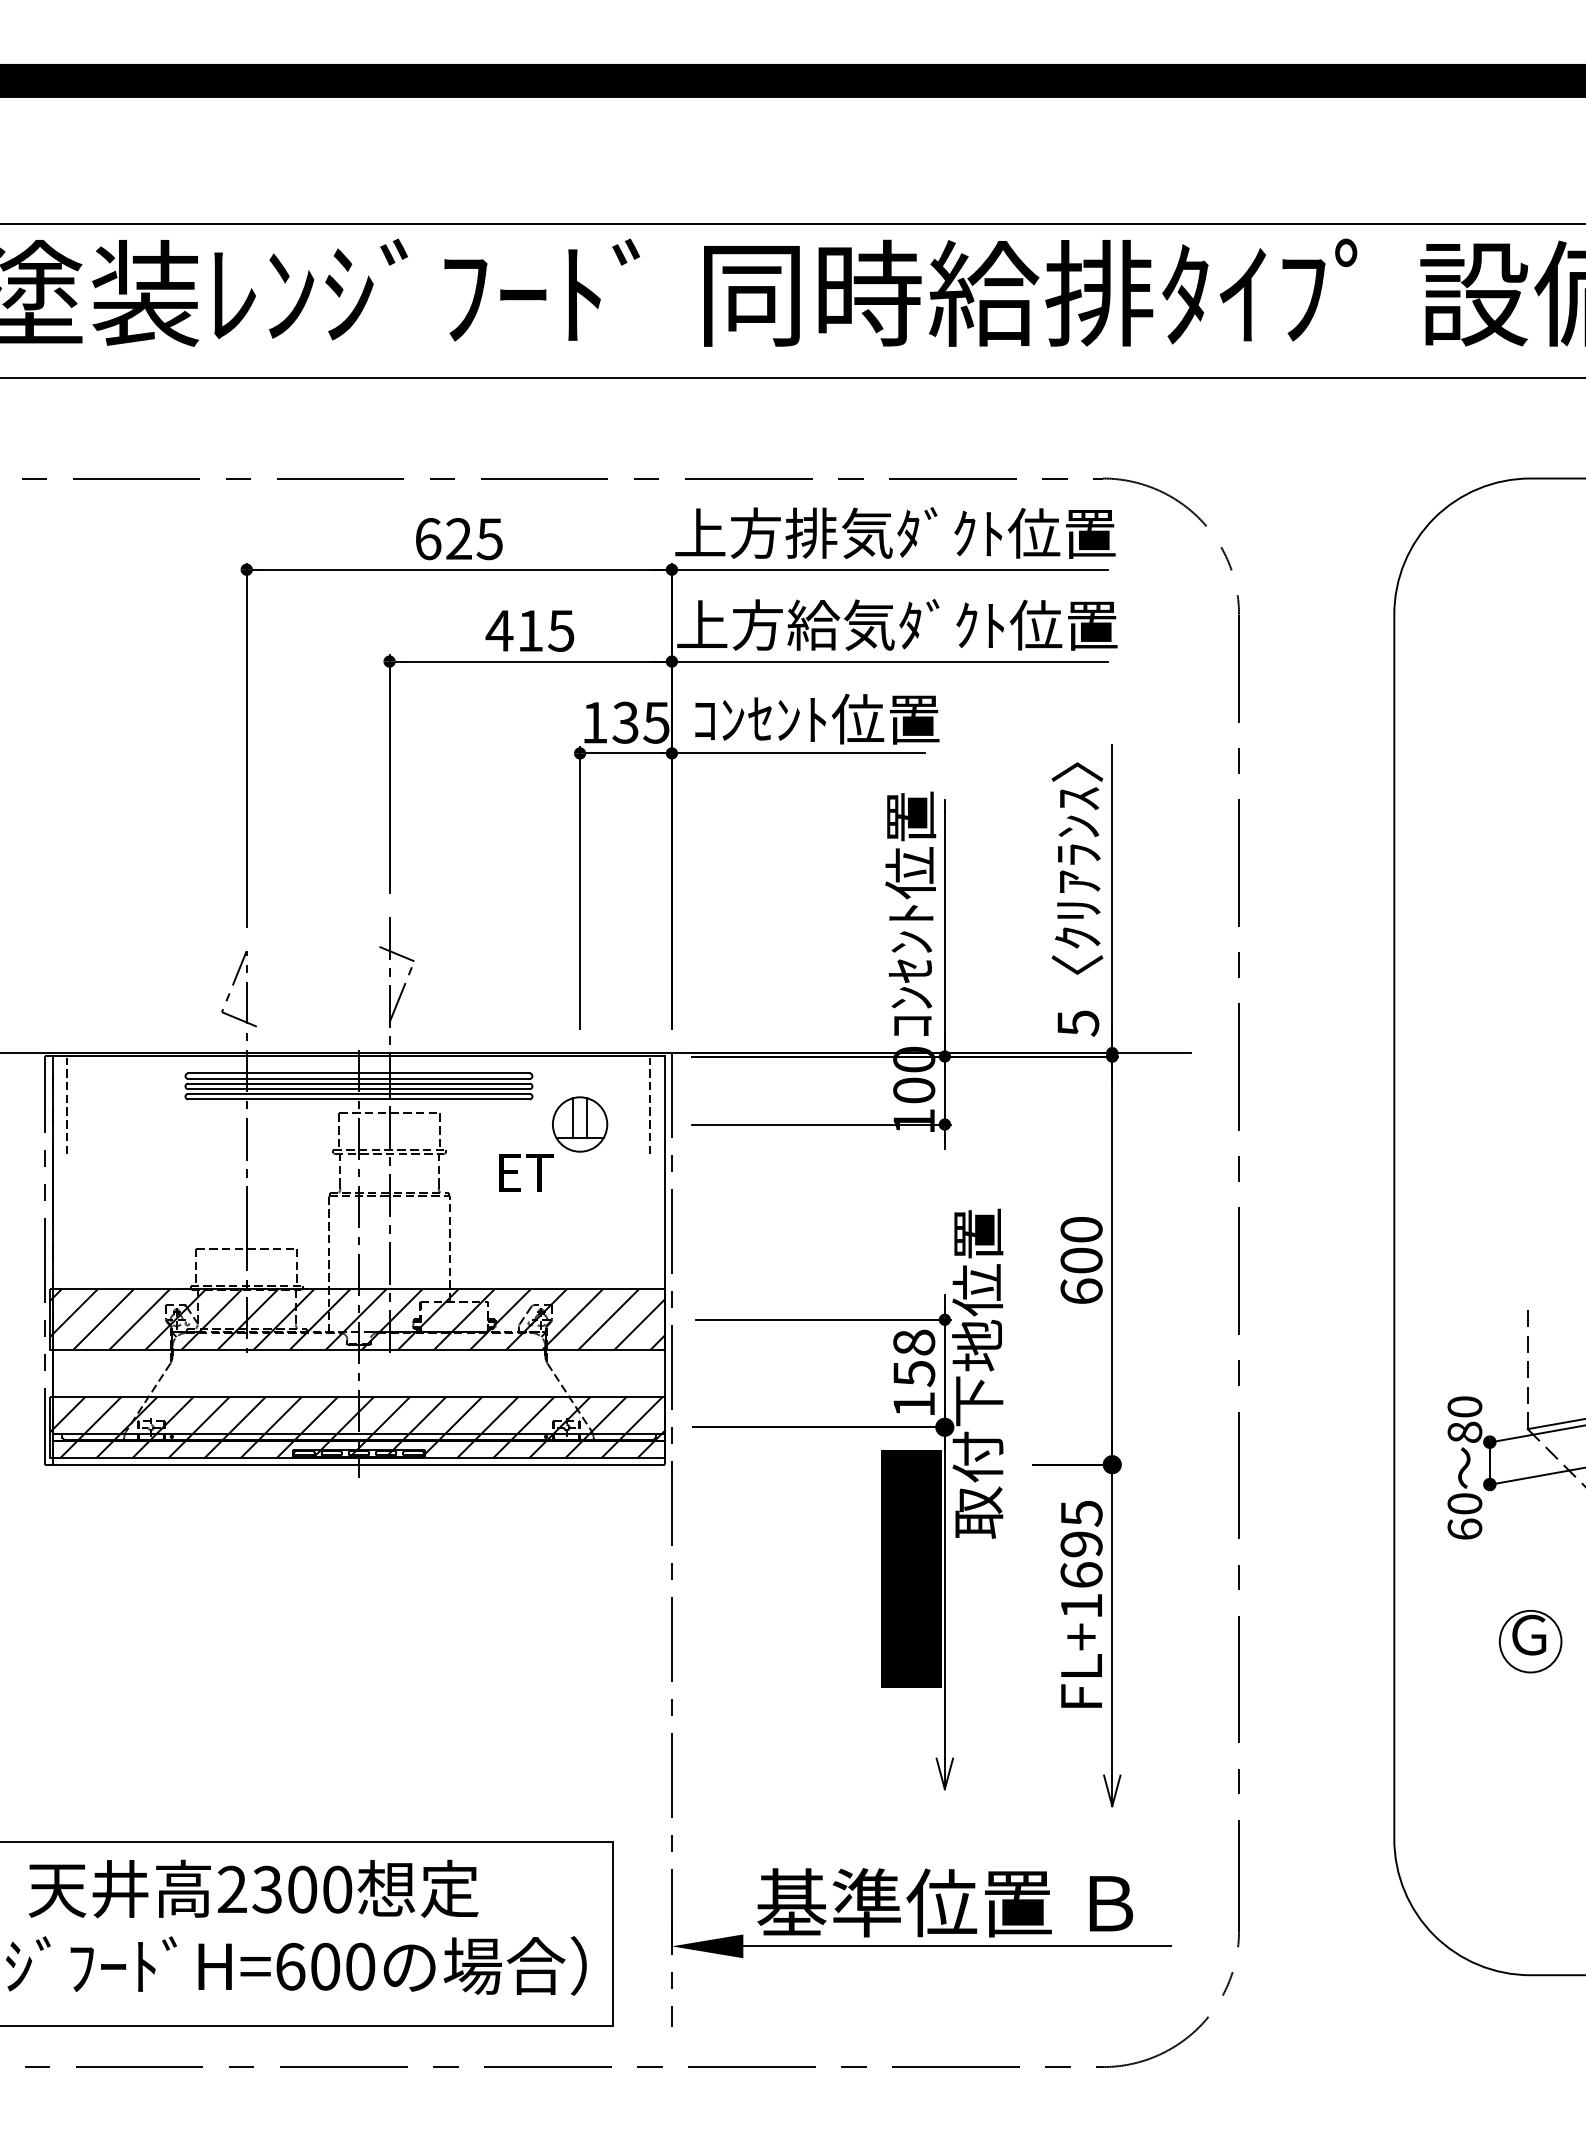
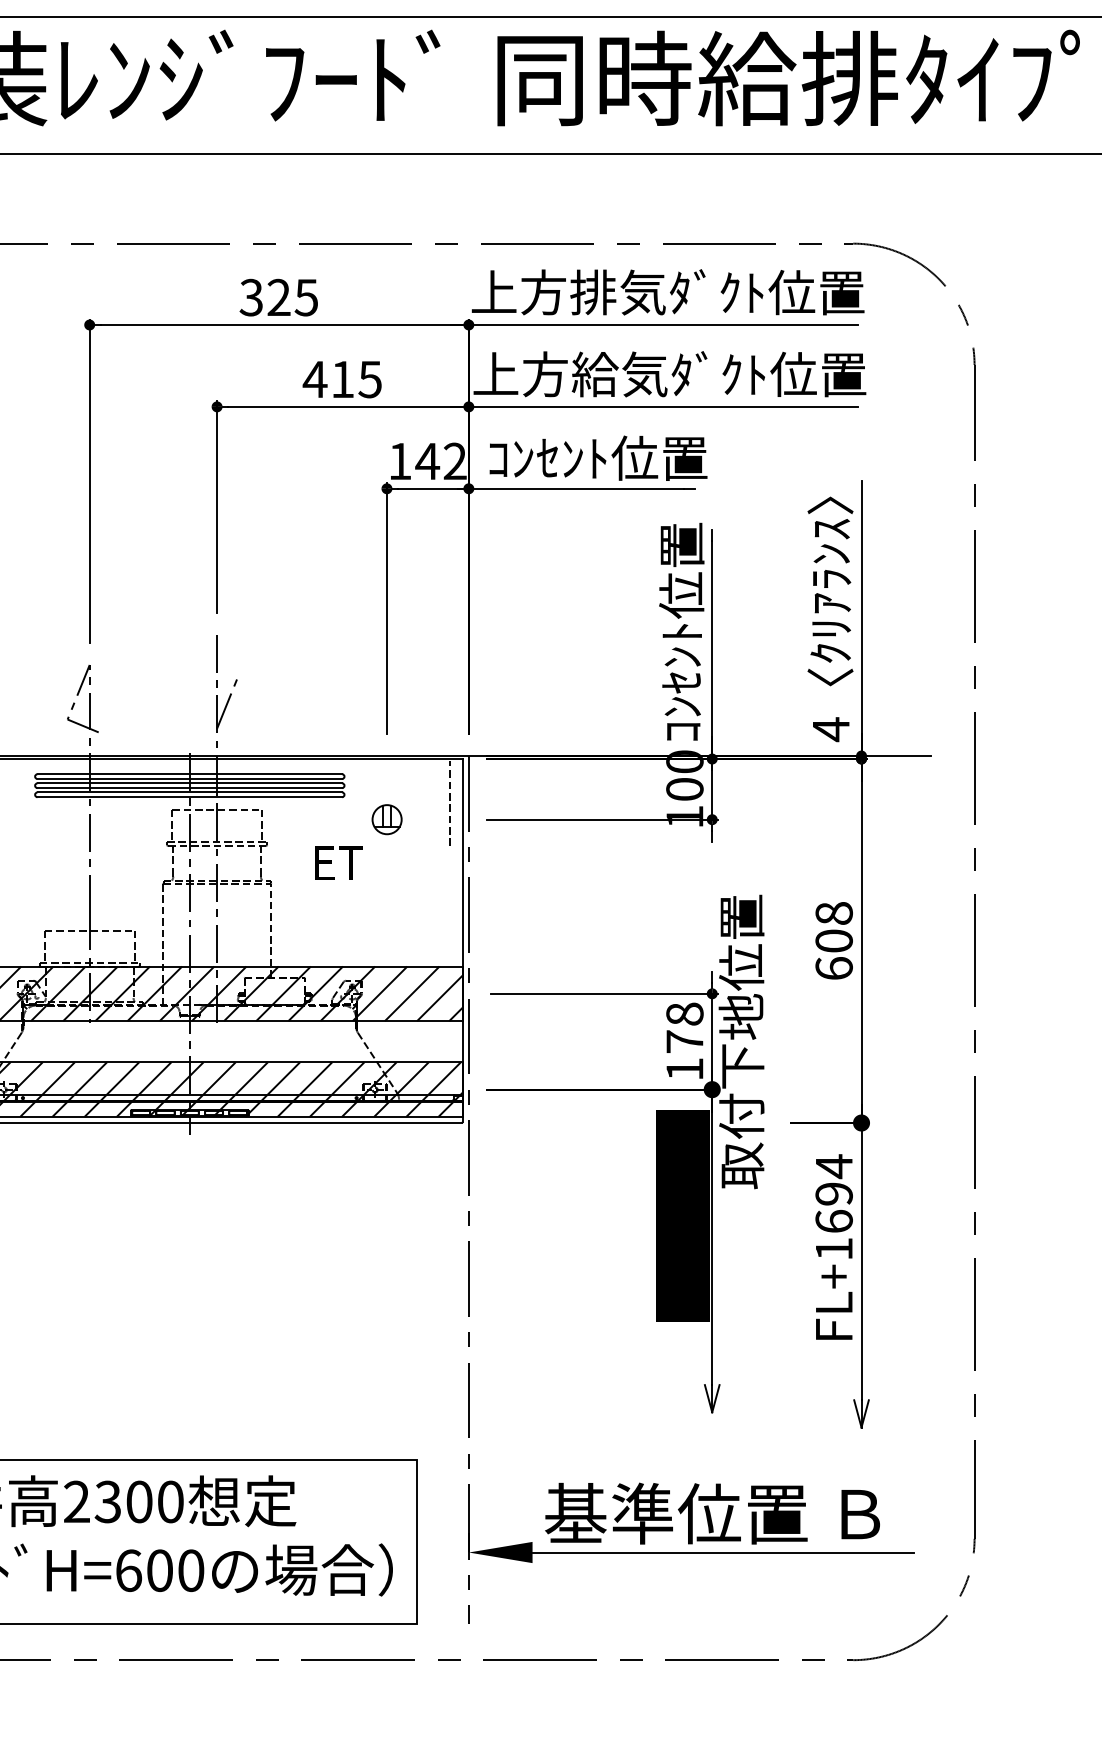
text: (427, 539) -> (250, 298), 625 -> 325
text: (640, 722) -> (440, 461), 135 -> 142
line: (396, 953) -> (223, 667), removed
text: (1078, 1023) -> (831, 729), 5 -> 4
part: (580, 1124) -> (387, 819), size x0.6
text: (1081, 1229) -> (834, 913), 600 -> 608
text: (914, 1373) -> (685, 1041), 158 -> 178
text: (1081, 1513) -> (834, 1166), FL+1695 -> FL+1694

